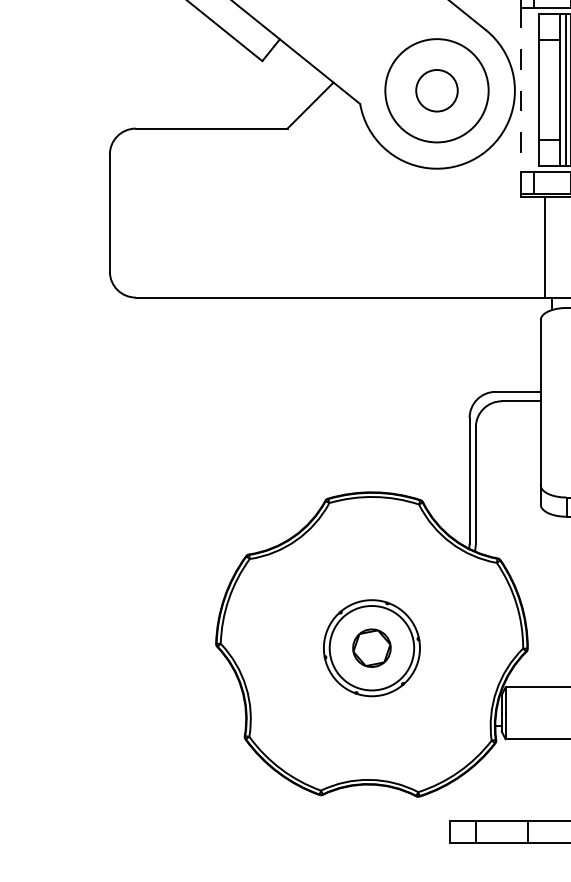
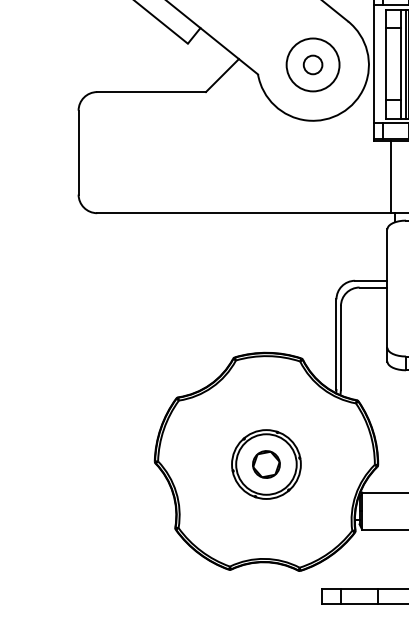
circle: (436, 90) -> (312, 64), size x0.62
circle: (436, 90) -> (312, 64), size x0.71
line: (521, 90) -> (373, 64), dashed -> solid

